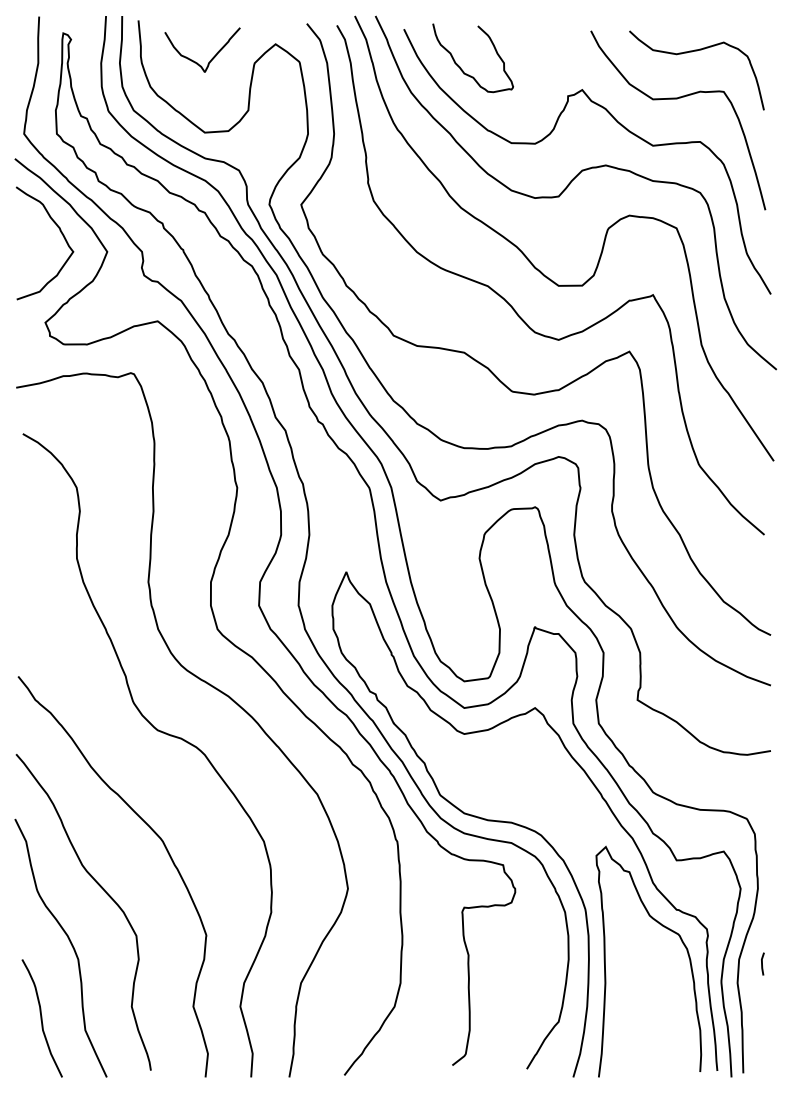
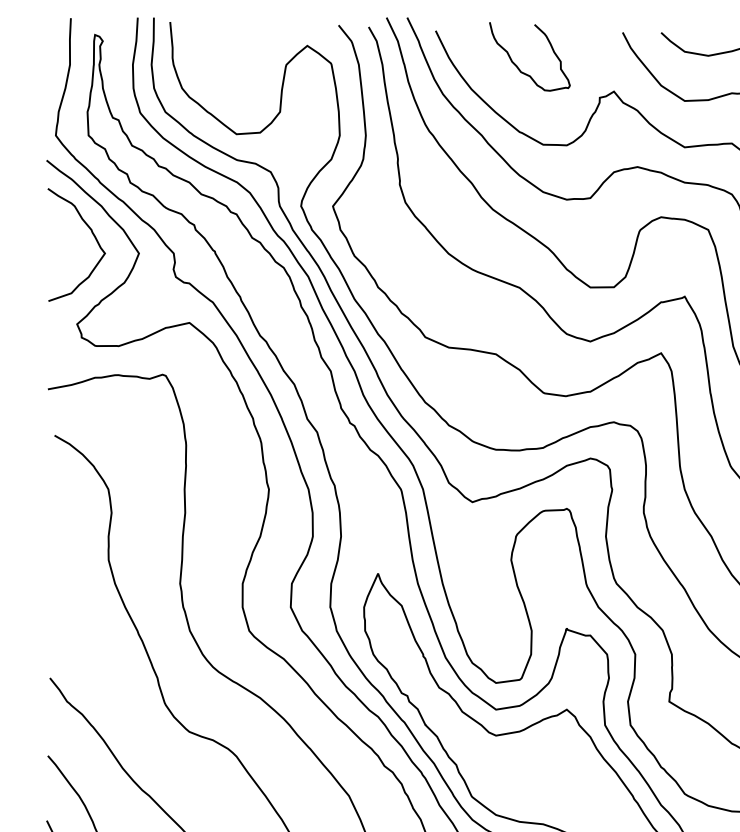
curve: (211, 58) -> (243, 60), removed
curve: (460, 66) -> (517, 65), moved

